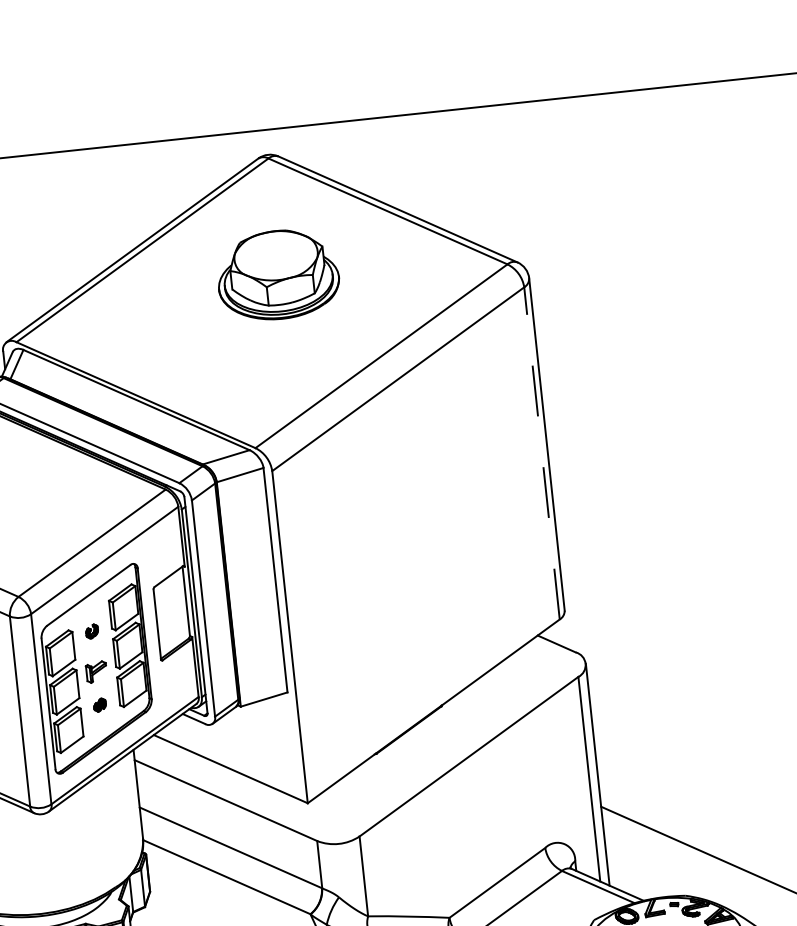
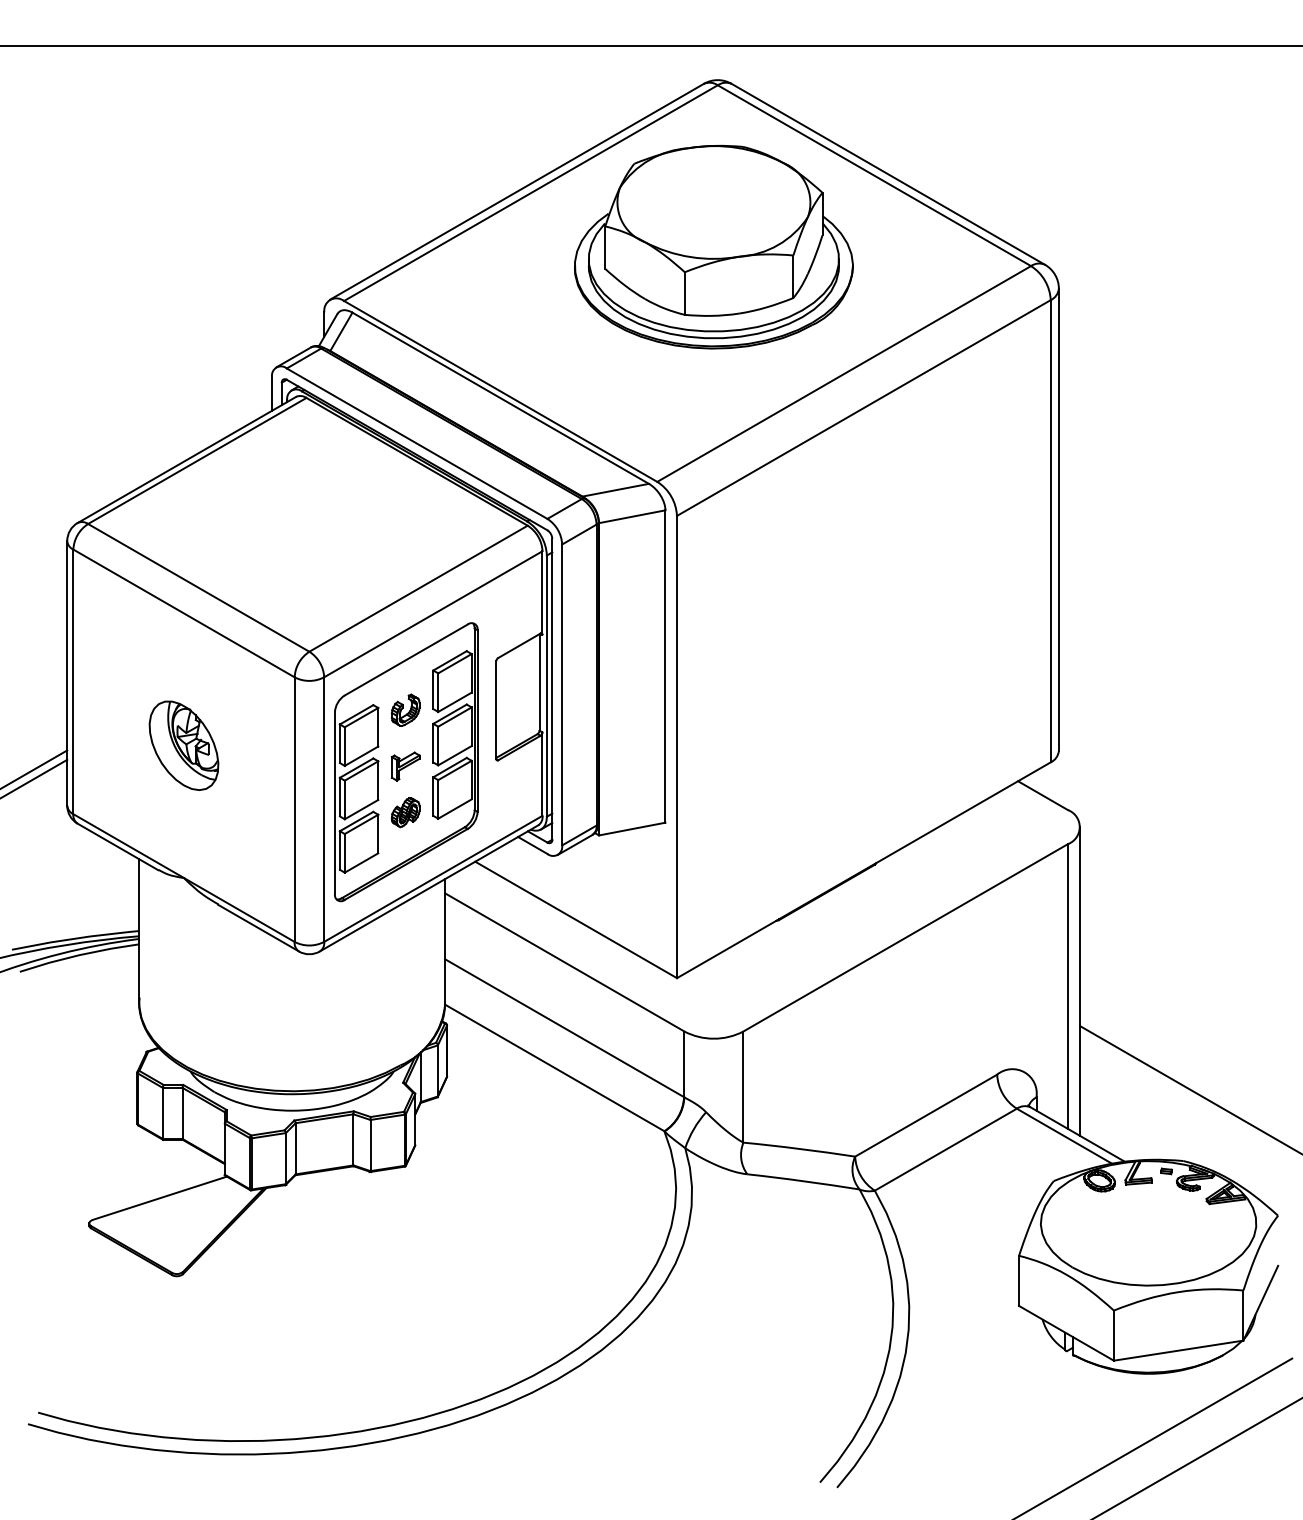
part: (277, 274) -> (713, 246), size x1.67
line: (541, 452) -> (1050, 530), dashed -> solid
part: (92, 631) -> (405, 709), size x1.67
part: (99, 705) -> (405, 812), size x1.67

